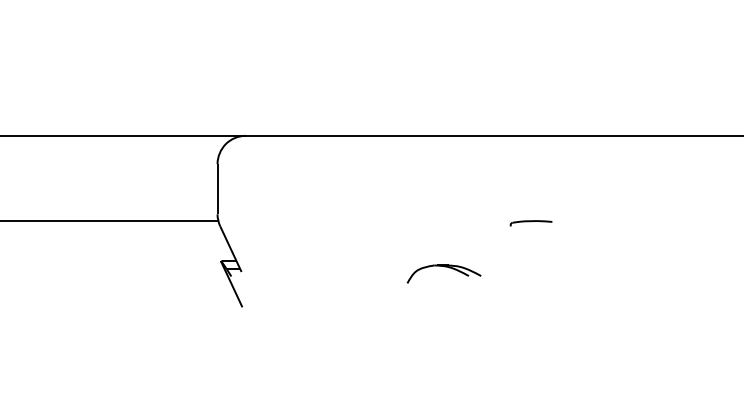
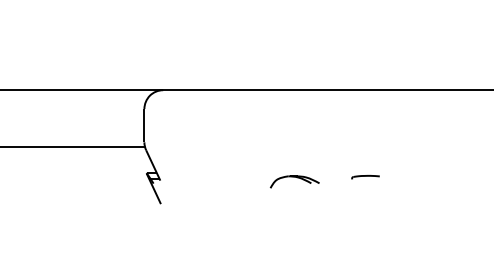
part: (530, 223) -> (365, 177), moved

